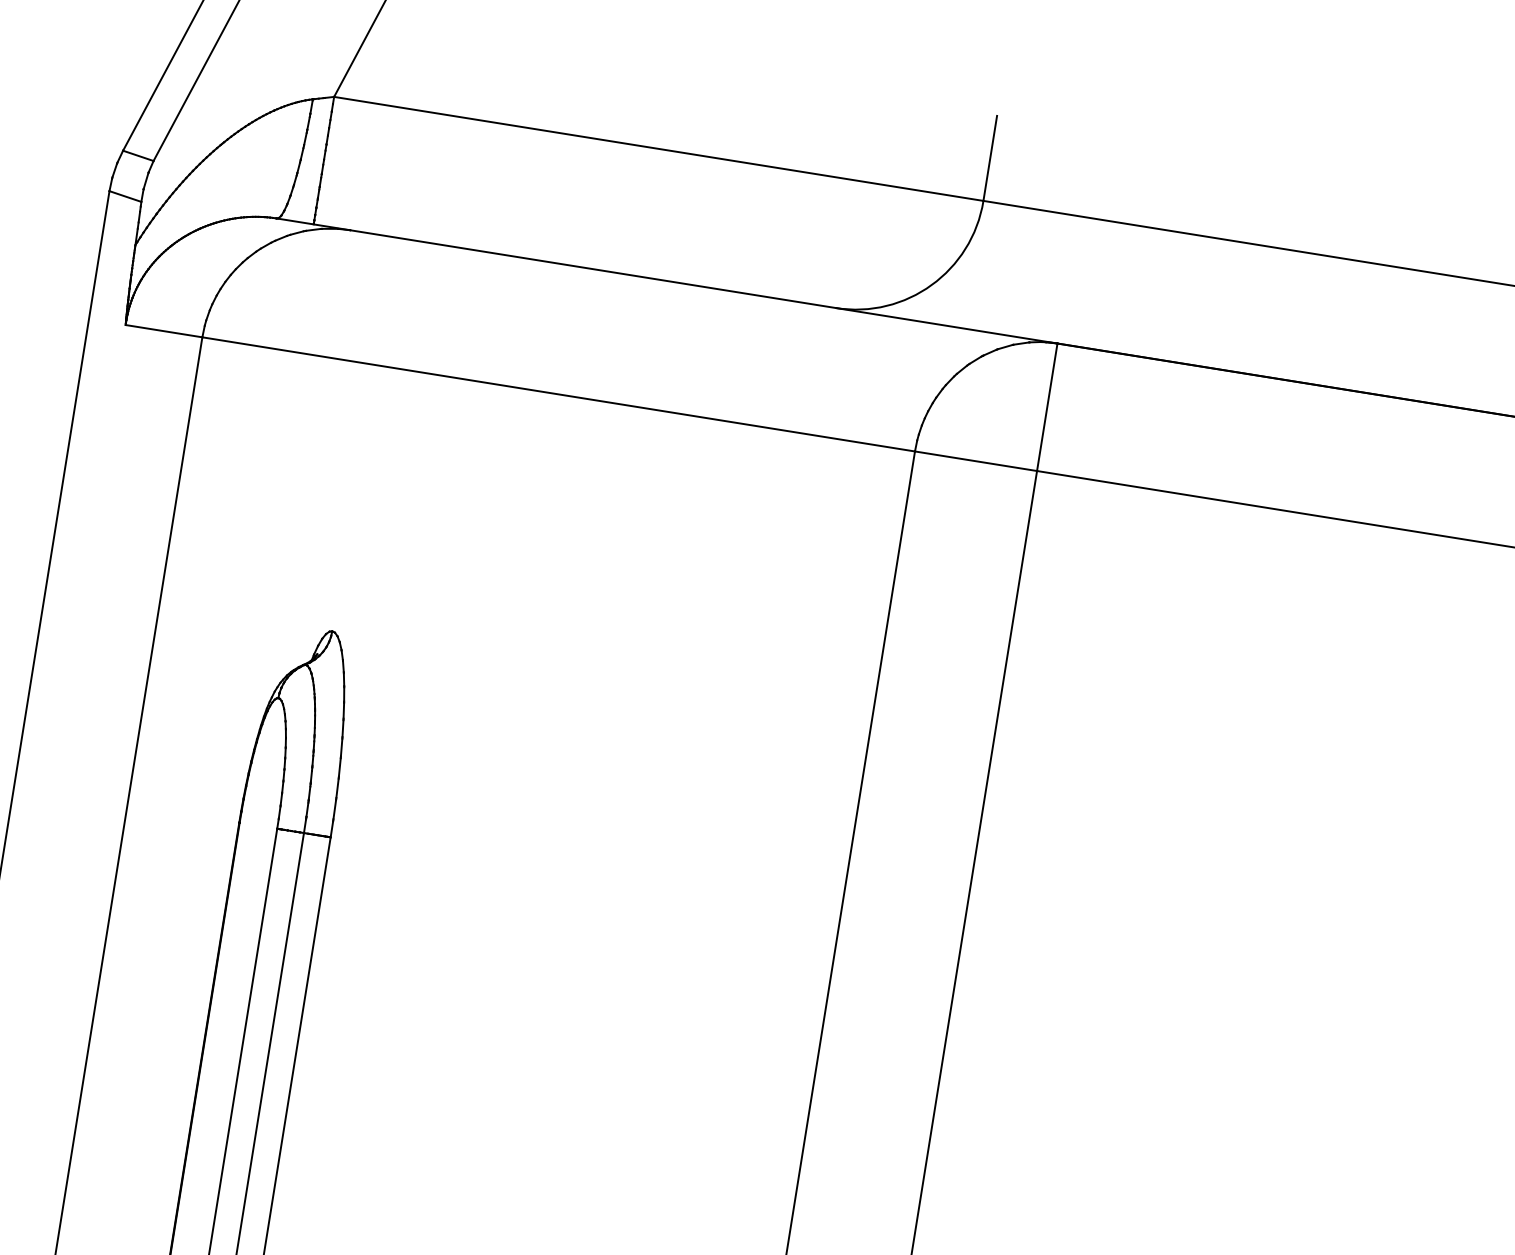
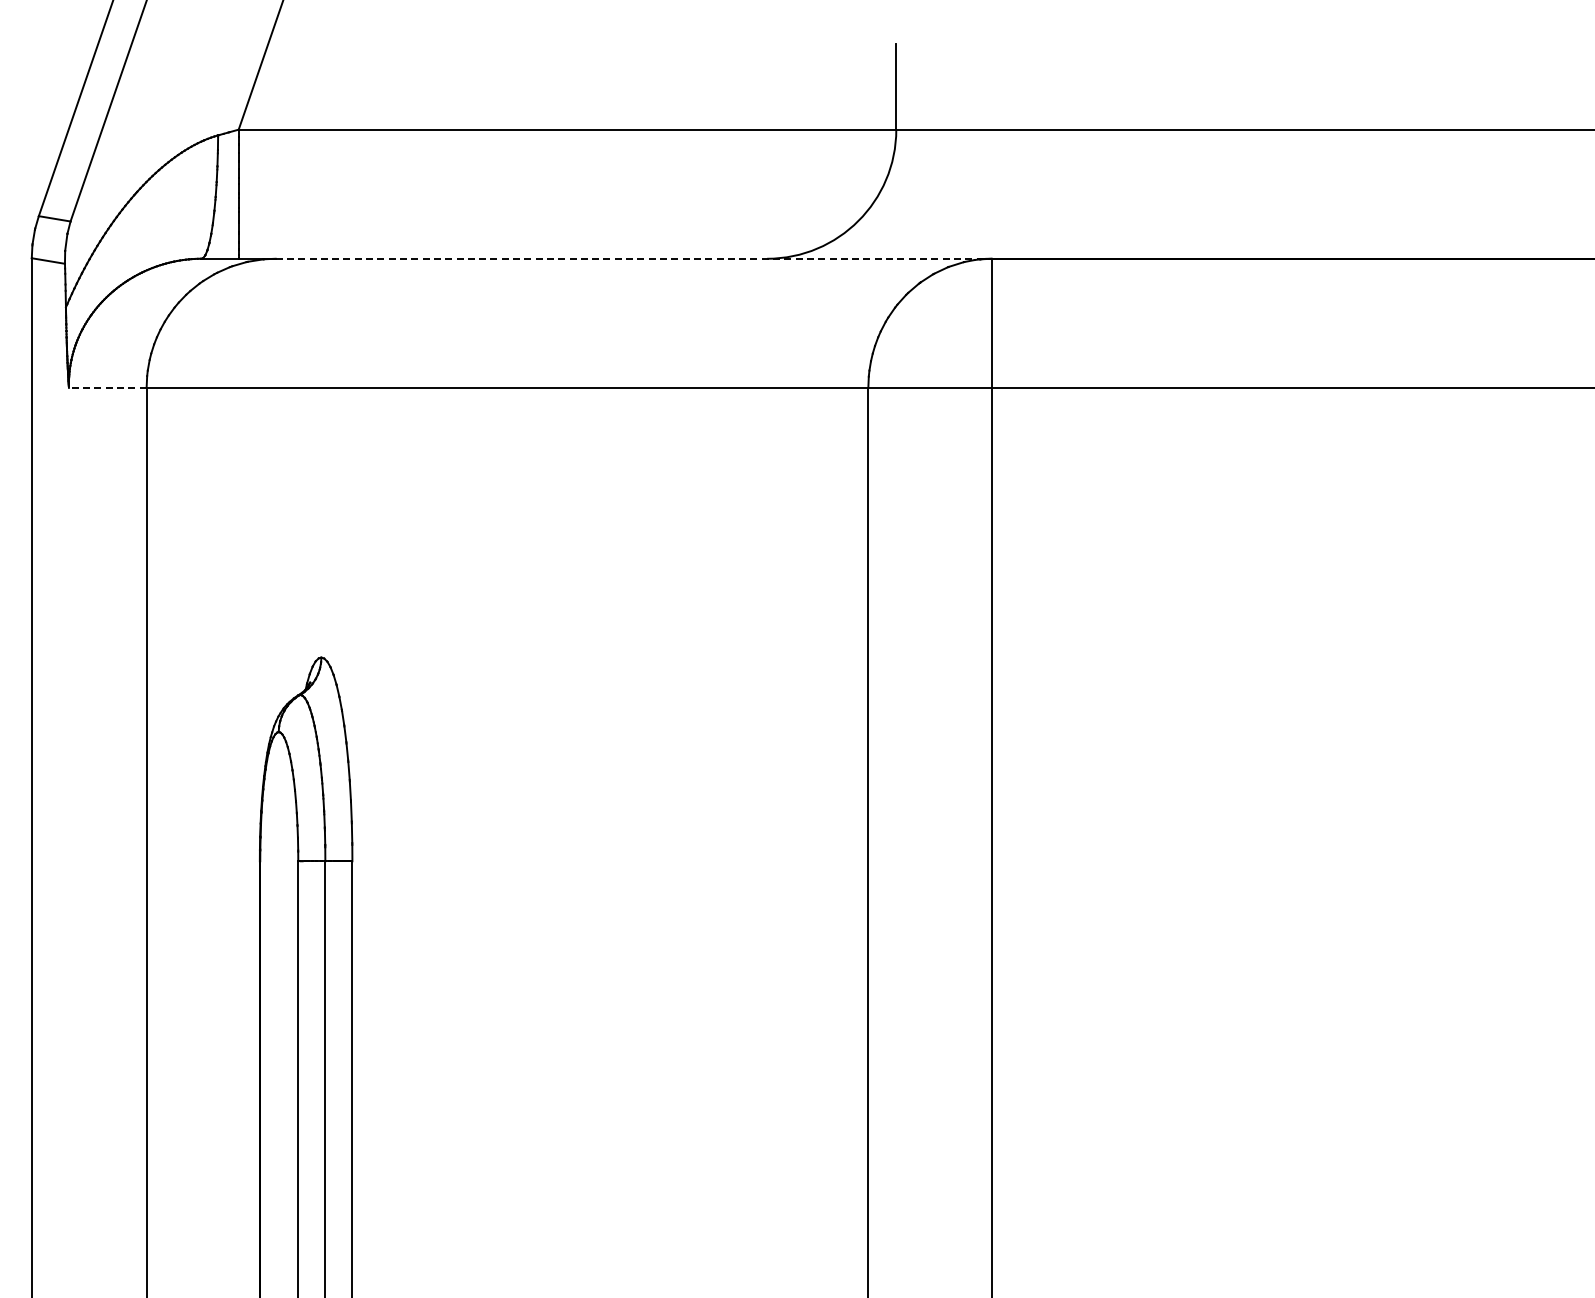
line: (704, 286) -> (634, 258), solid -> dashed
line: (163, 330) -> (107, 387), solid -> dashed

